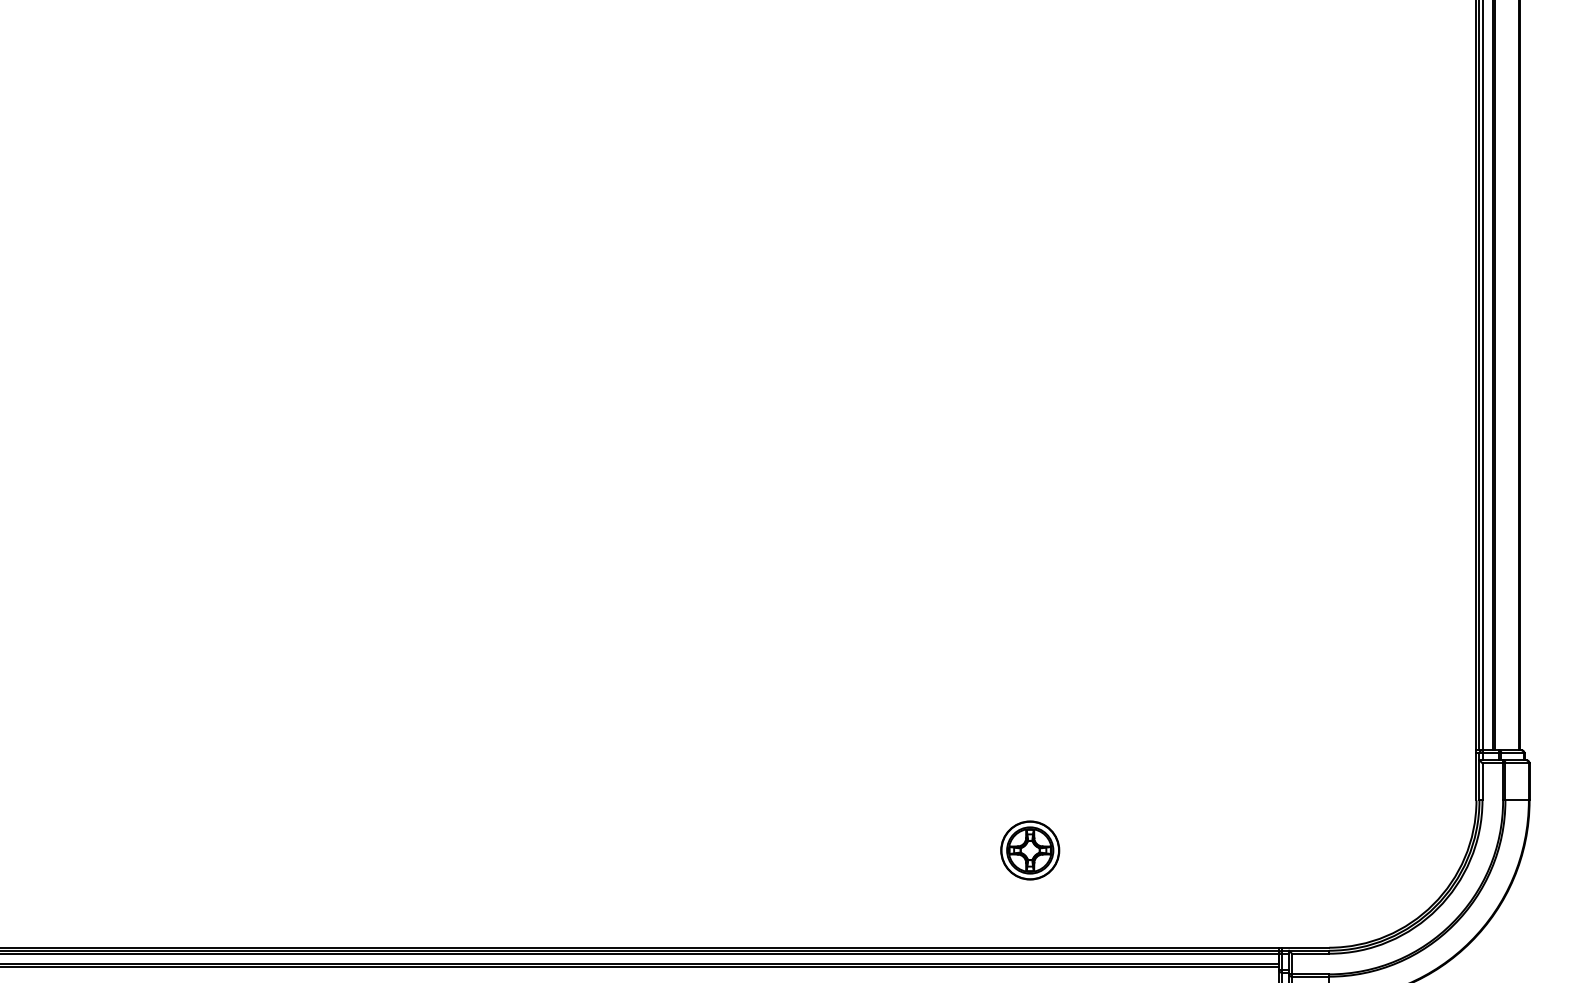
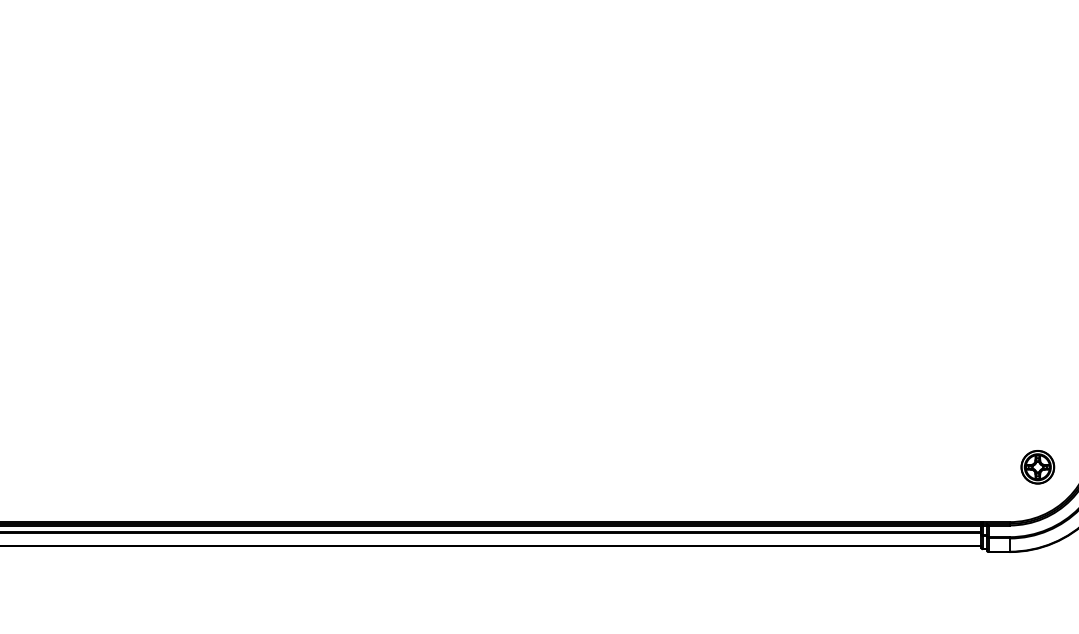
part: (1029, 850) -> (1037, 467), moved

